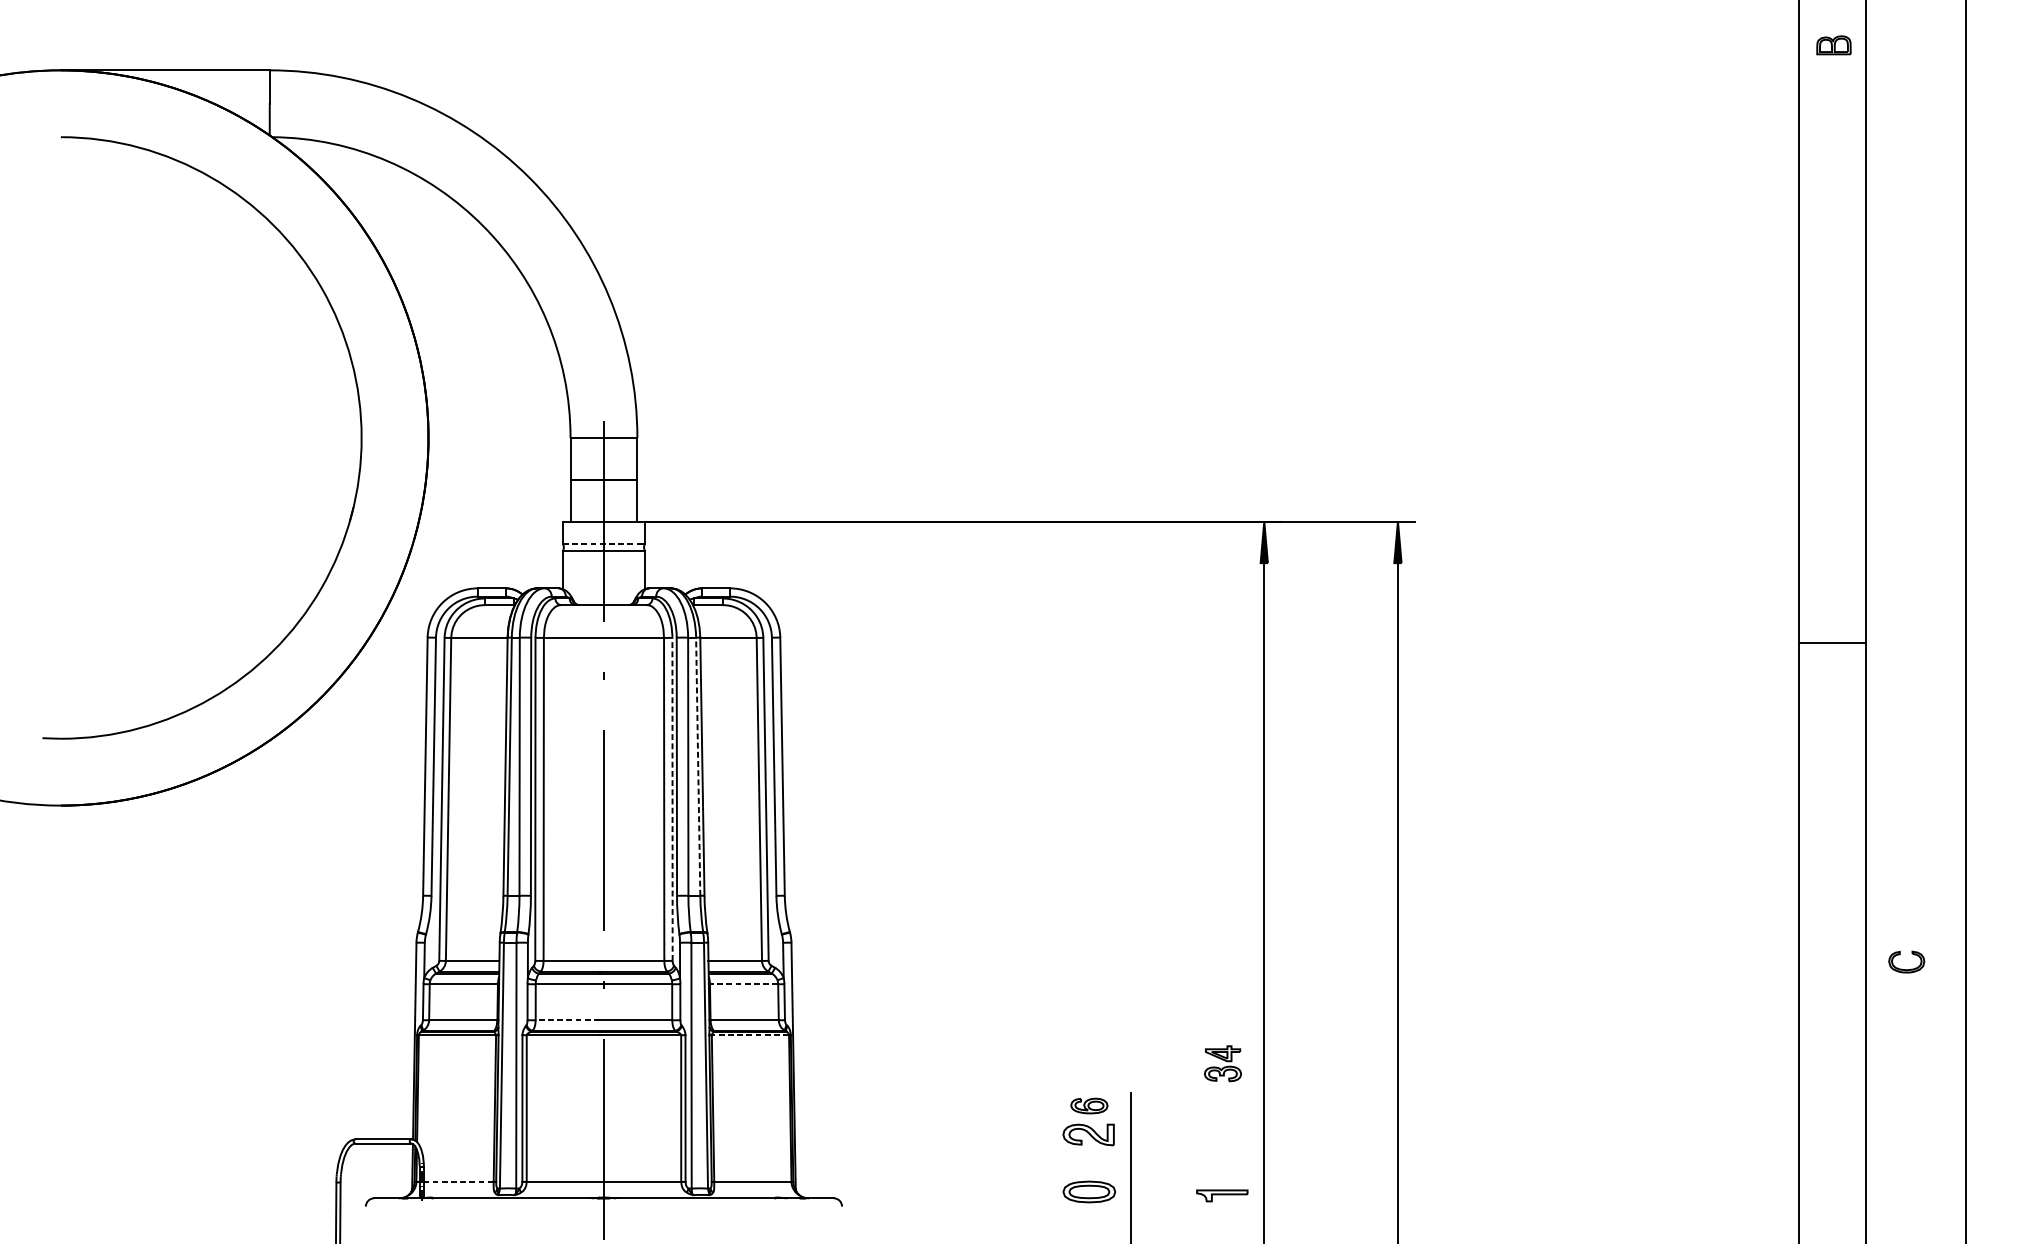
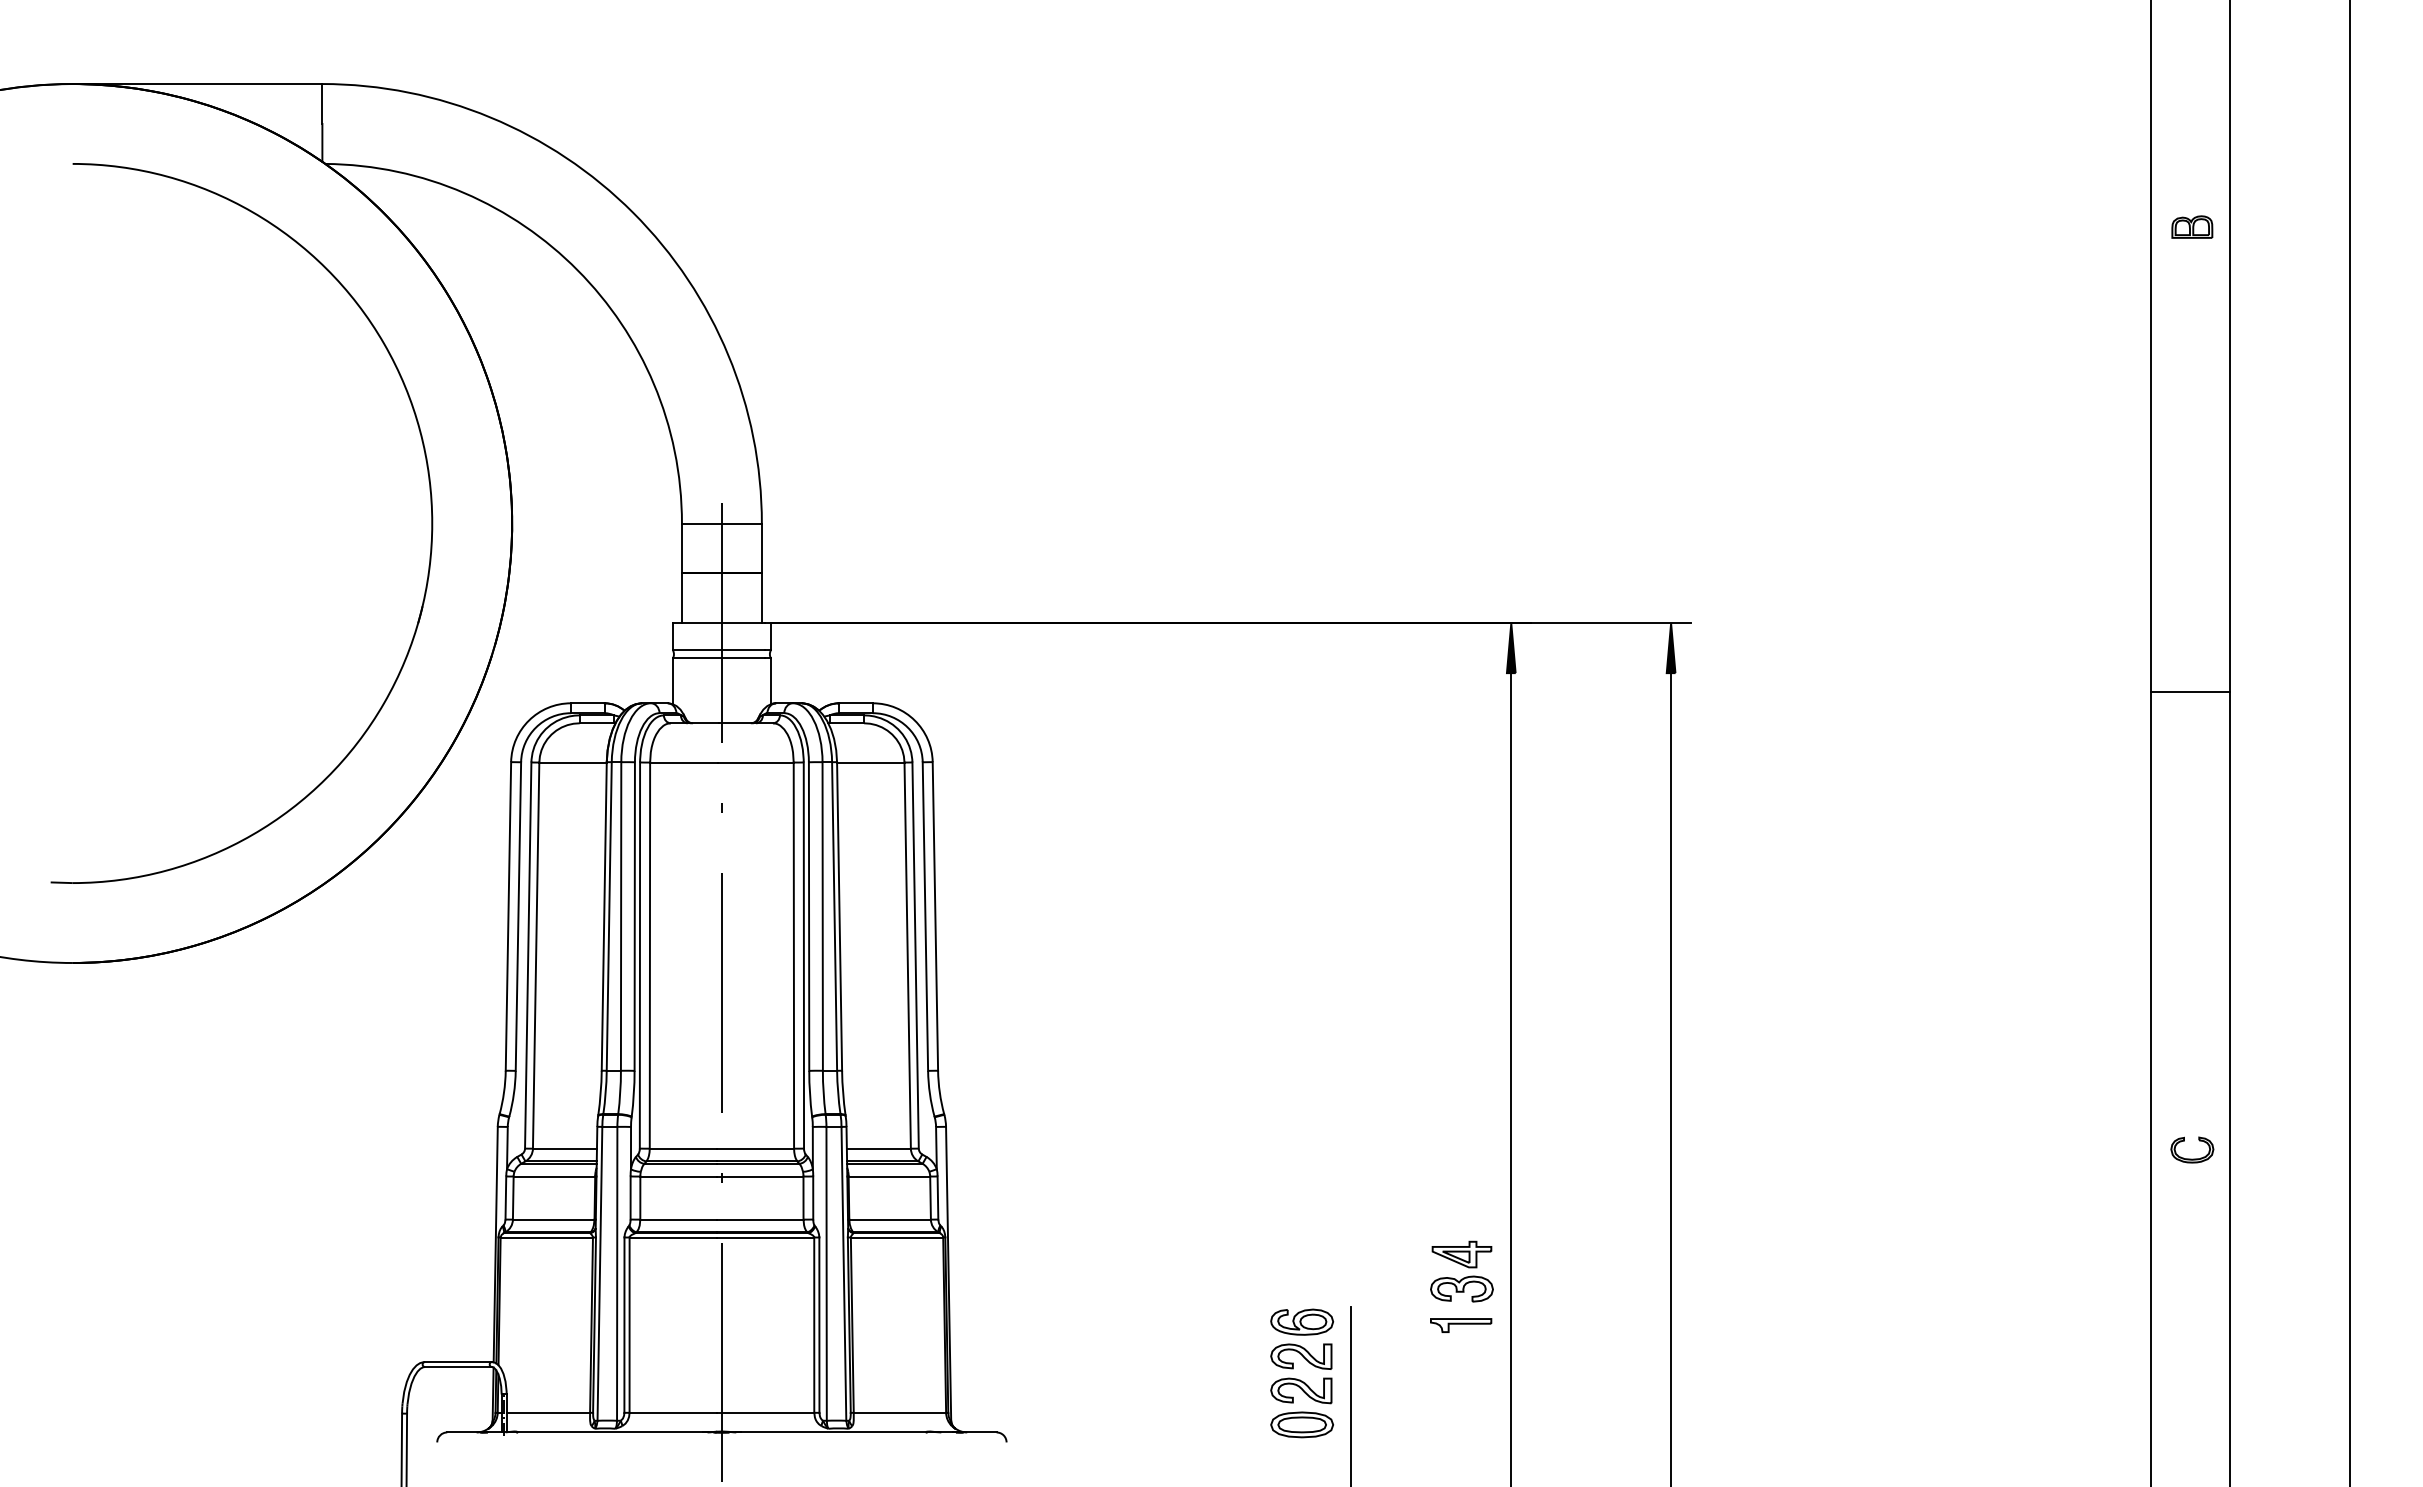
part: (1834, 44) -> (2192, 226), moved
line: (601, 544) -> (718, 650), dashed -> solid
line: (1832, 642) -> (2190, 692), moved
line: (698, 765) -> (834, 915), dashed -> solid
line: (672, 799) -> (803, 955), dashed -> solid
part: (1906, 969) -> (2192, 1158), moved
line: (744, 984) -> (889, 1176), dashed -> solid
line: (567, 1020) -> (678, 1219), dashed -> solid
line: (750, 1035) -> (896, 1237), dashed -> solid
part: (1222, 1063) -> (1461, 1271), size x1.43
part: (1089, 1105) -> (1302, 1321), size x1.43
part: (1088, 1163) -> (1301, 1390), added
line: (458, 1181) -> (548, 1412), dashed -> solid
part: (1222, 1195) -> (1461, 1325), moved

